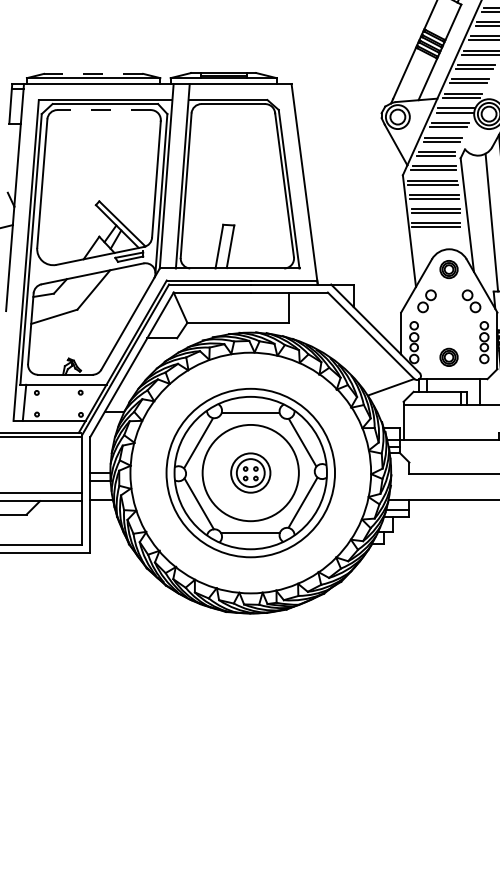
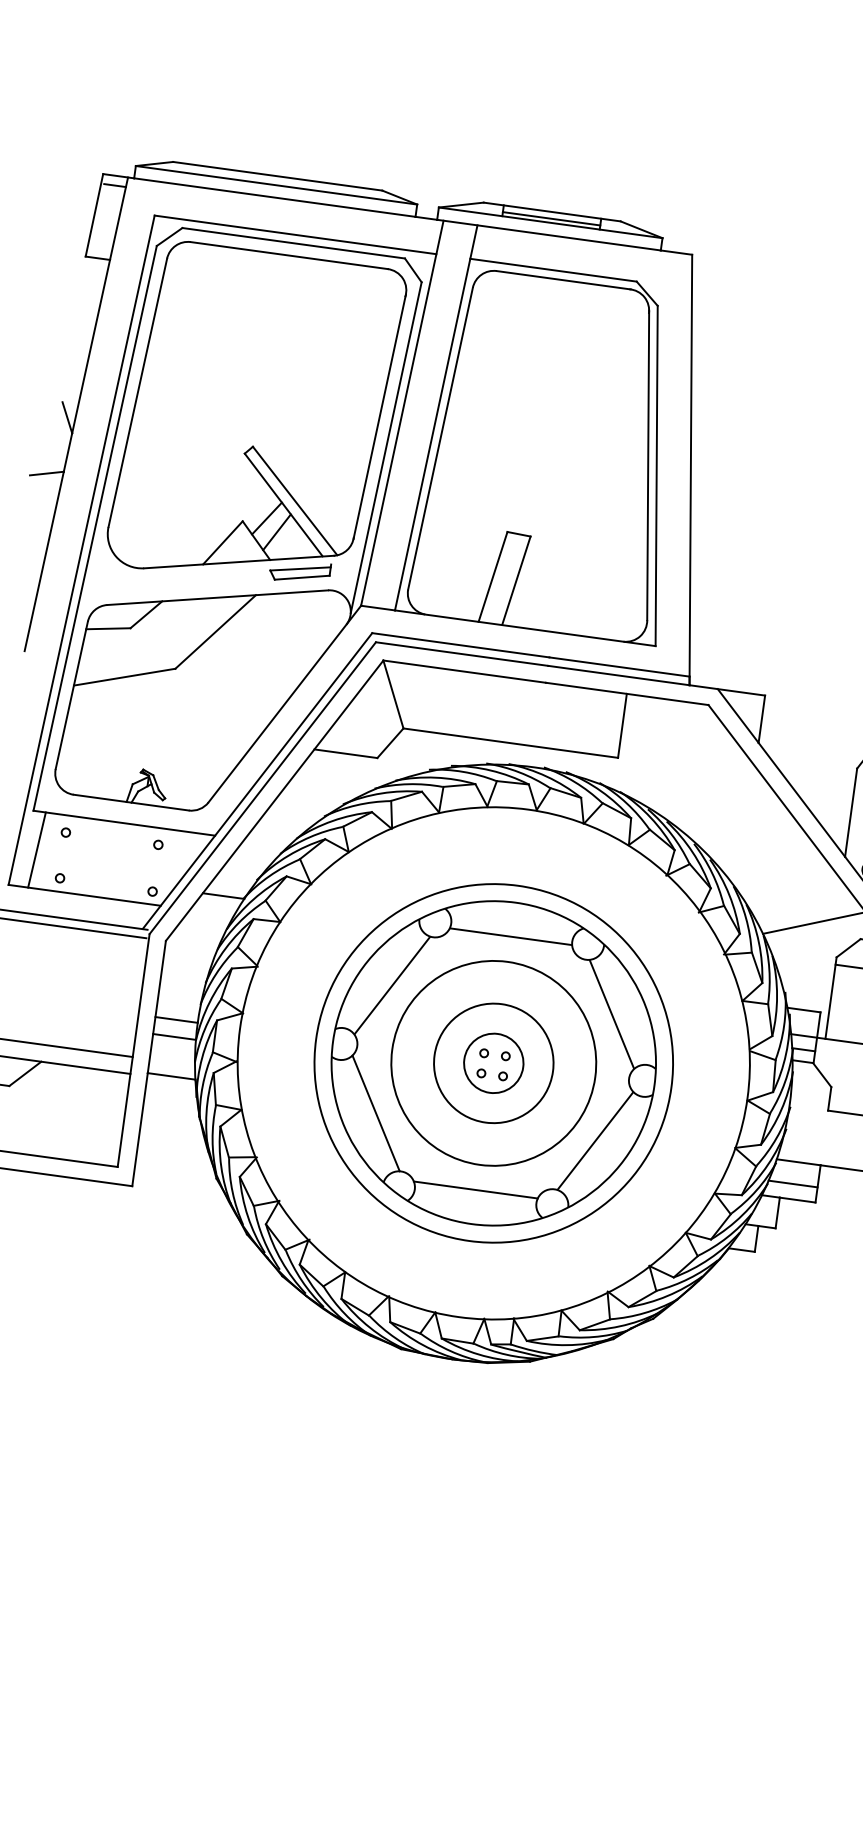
line: (93, 73) -> (277, 175), dashed -> solid
line: (104, 110) -> (290, 256), dashed -> solid
circle: (250, 472) -> (493, 1062), size x1.43

